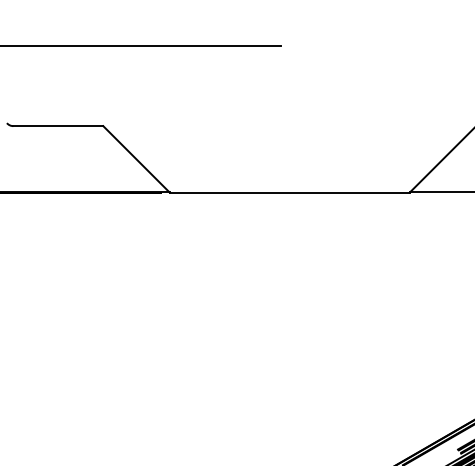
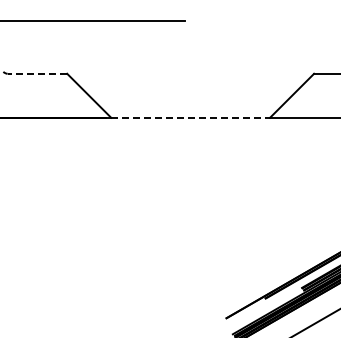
line: (58, 125) -> (37, 73), solid -> dashed
line: (291, 192) -> (191, 117), solid -> dashed

